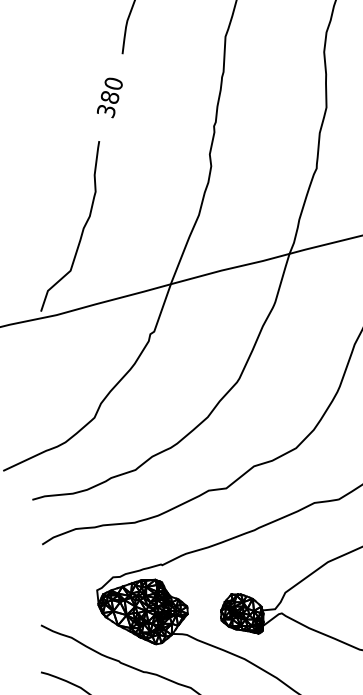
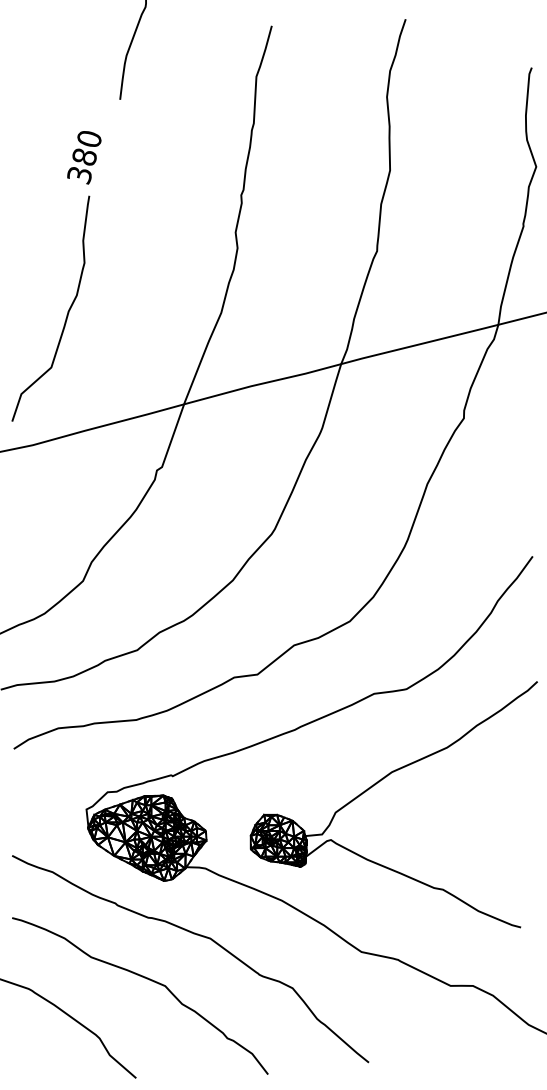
text: (109, 97) -> (84, 157), moved
curve: (82, 230) -> (66, 314), moved

